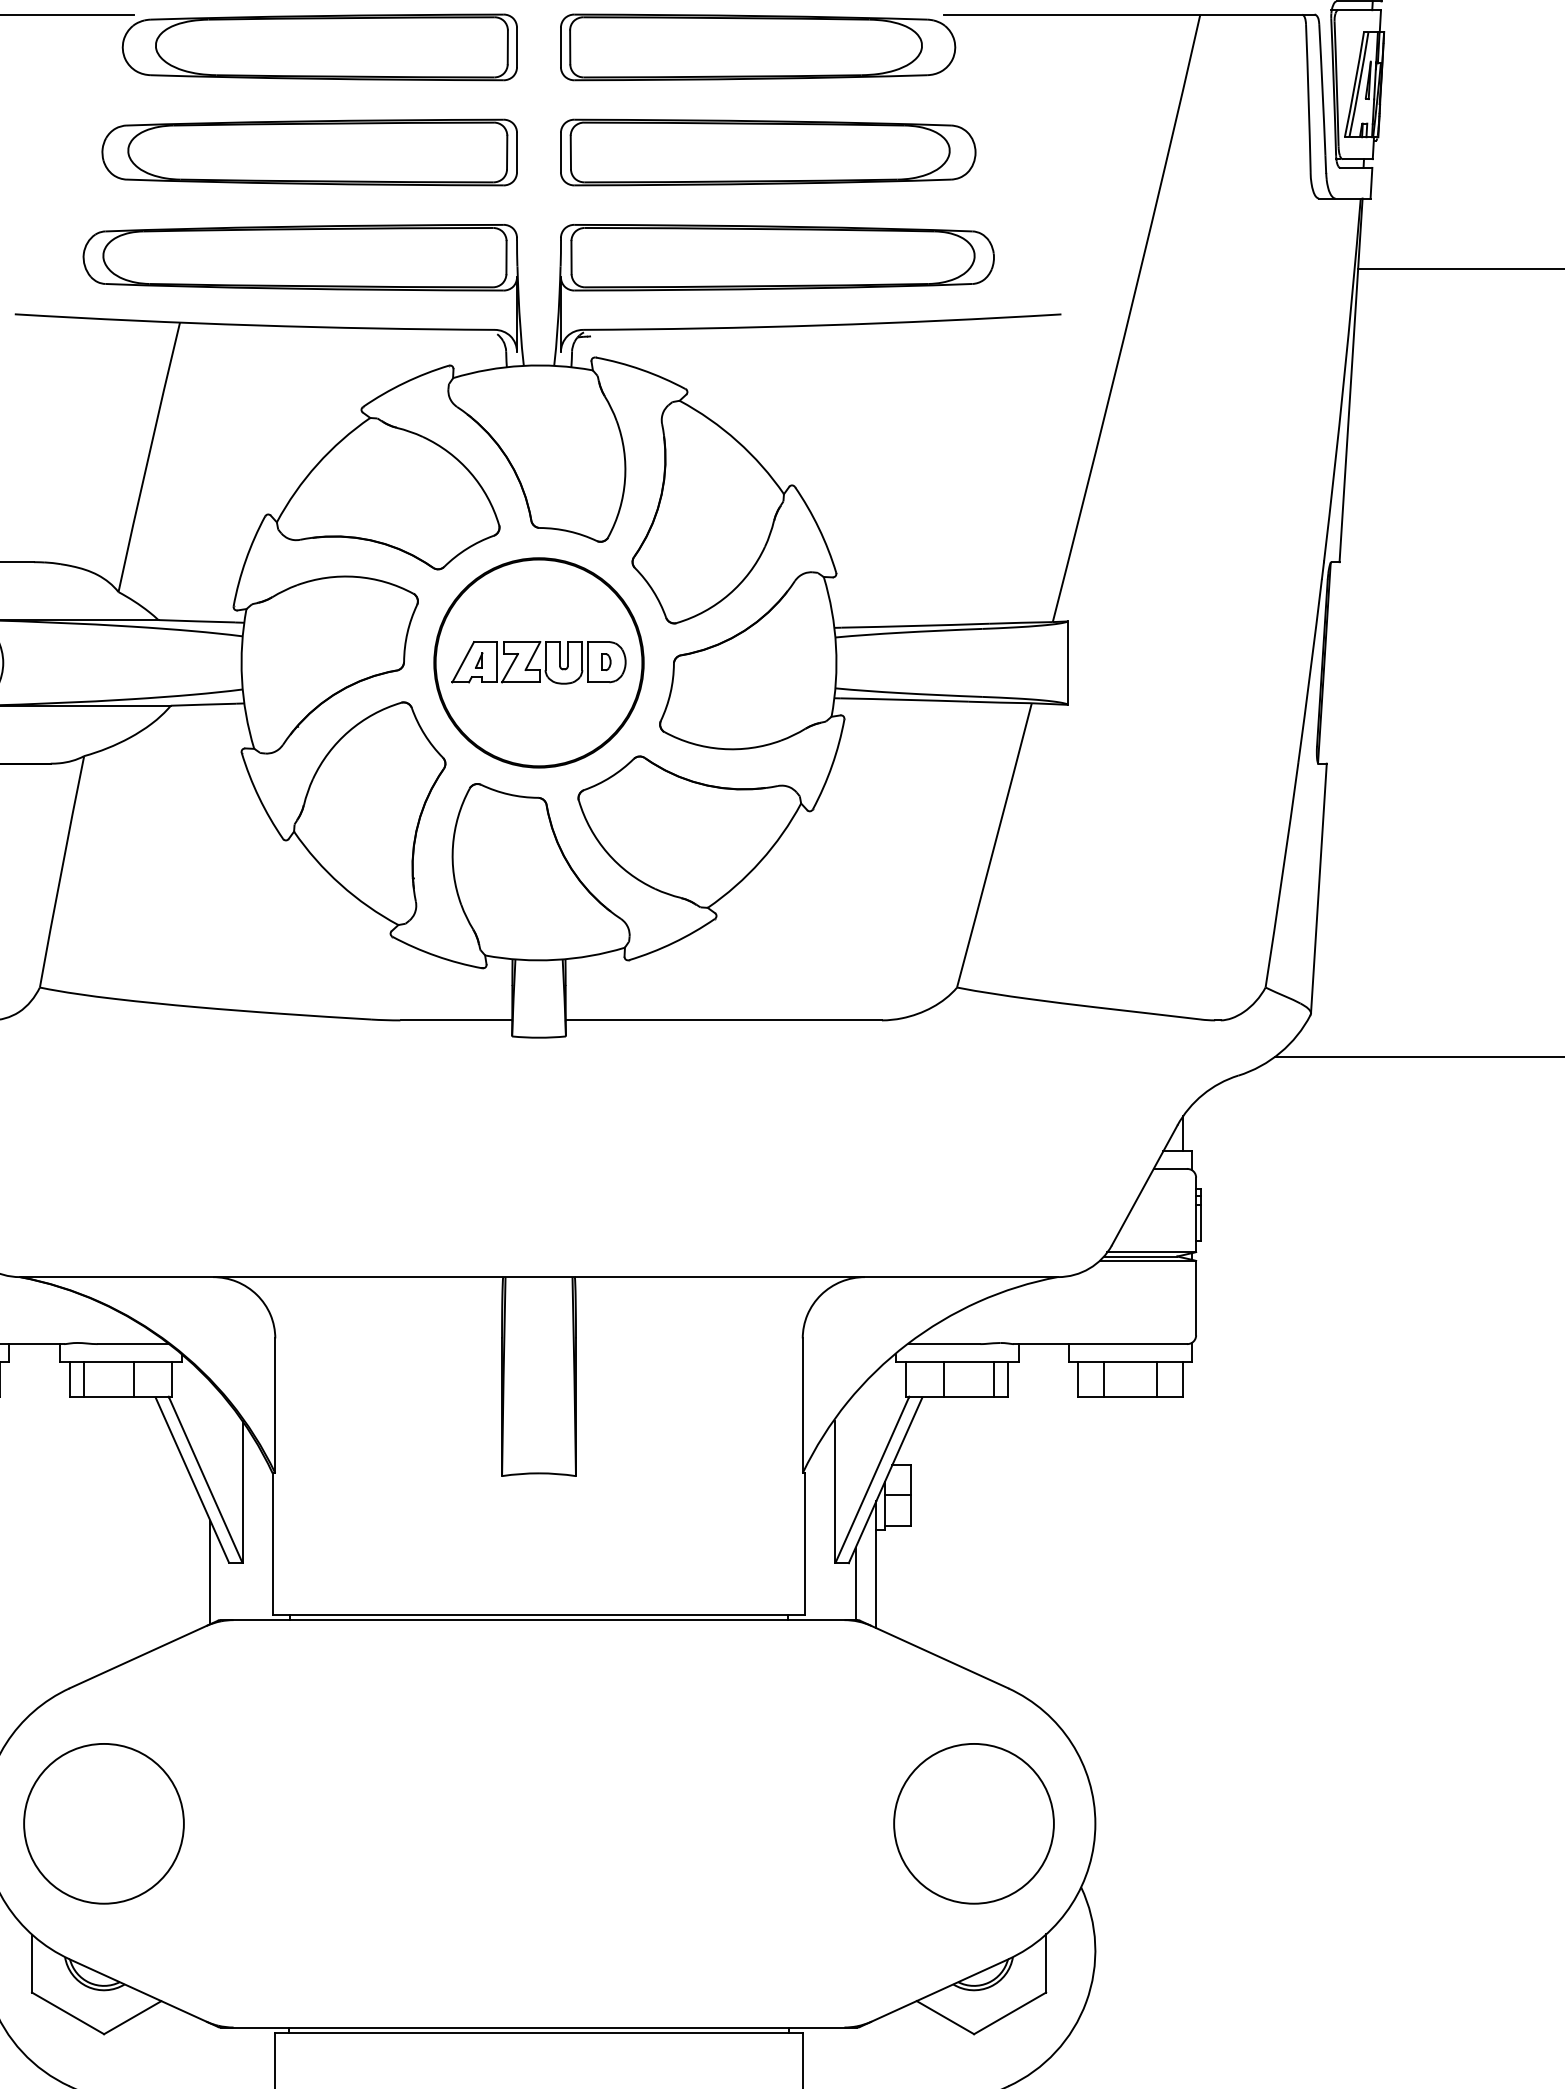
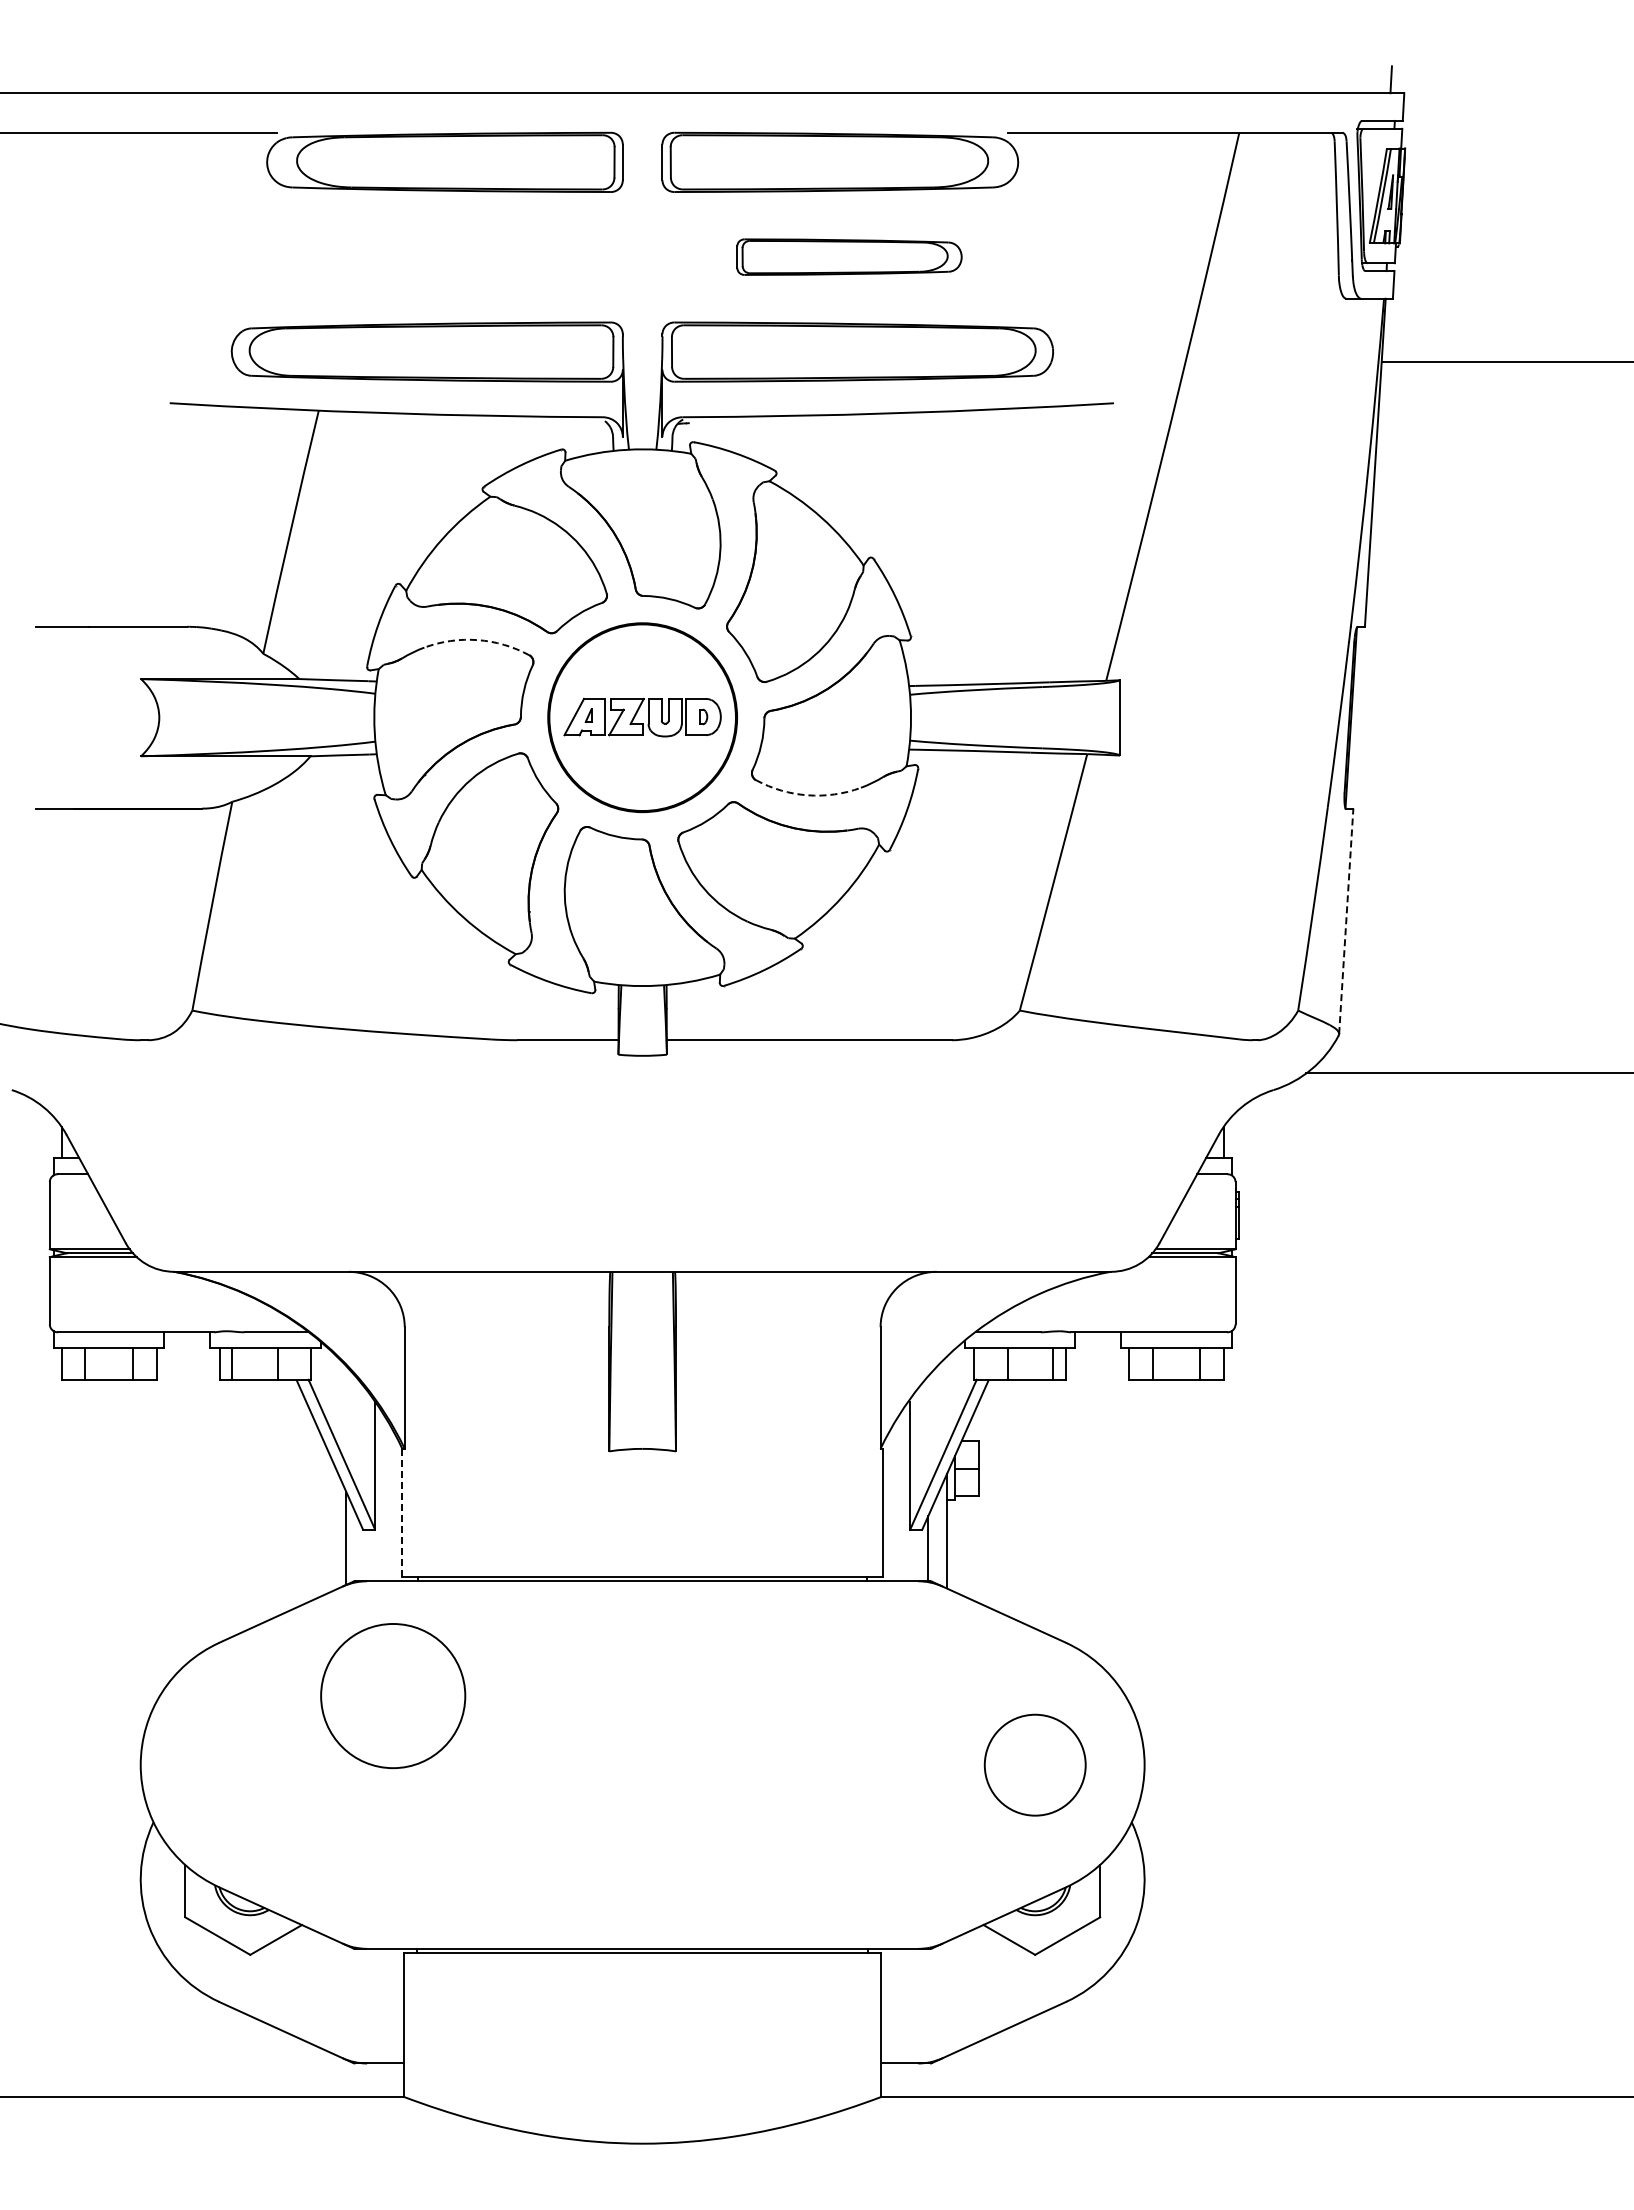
part: (309, 151) -> (435, 256), removed
part: (768, 151) -> (849, 256), size x0.6
arc: (355, 577) -> (477, 640), solid -> dashed
arc: (721, 749) -> (807, 795), solid -> dashed
line: (1319, 888) -> (1346, 921), solid -> dashed
line: (272, 1543) -> (402, 1512), solid -> dashed
circle: (104, 1824) -> (393, 1696), moved
circle: (974, 1824) -> (1035, 1765), size x0.7

